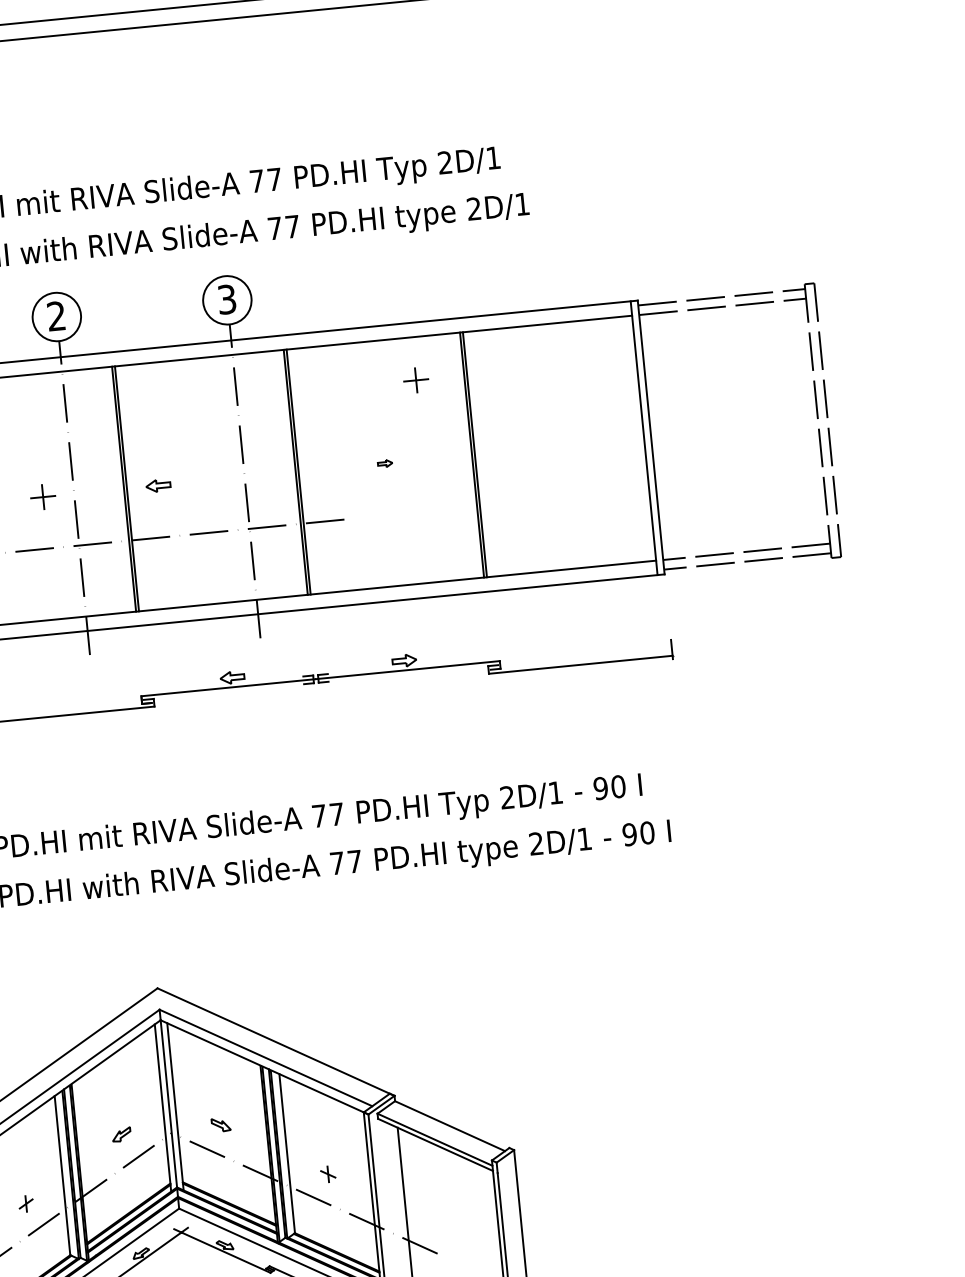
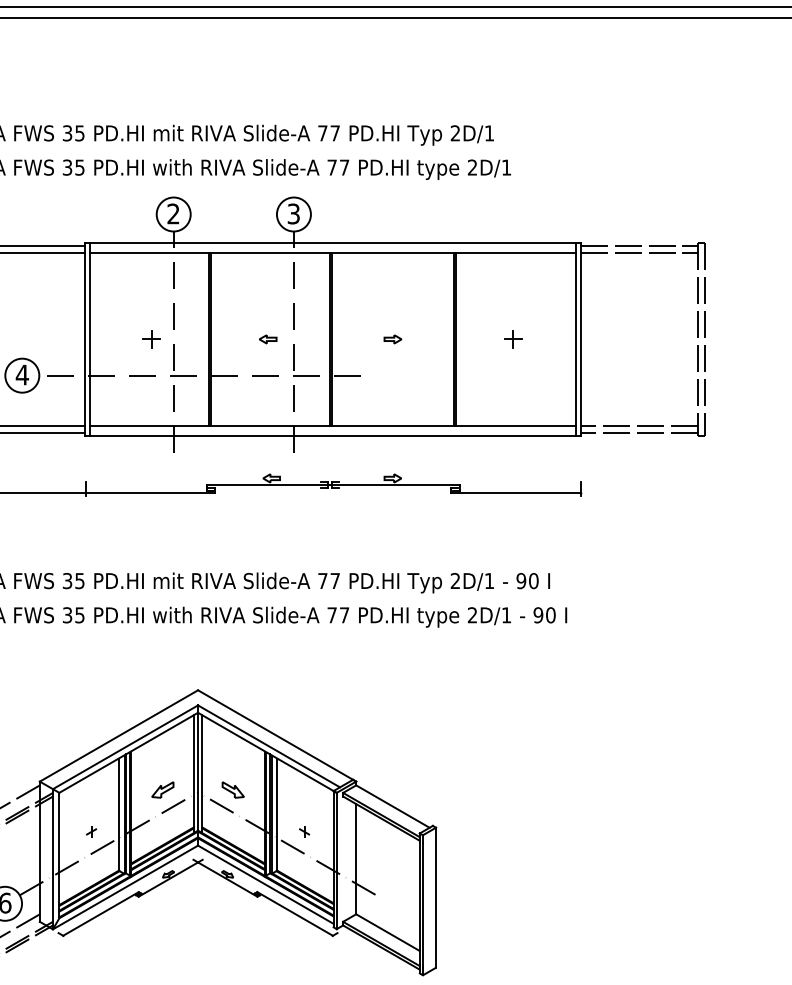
part: (416, 380) -> (513, 339), moved
part: (384, 463) -> (392, 339), size x1.67
part: (159, 485) -> (268, 339), moved
part: (220, 1124) -> (232, 789), size x1.67
part: (120, 1133) -> (162, 789), size x1.67

